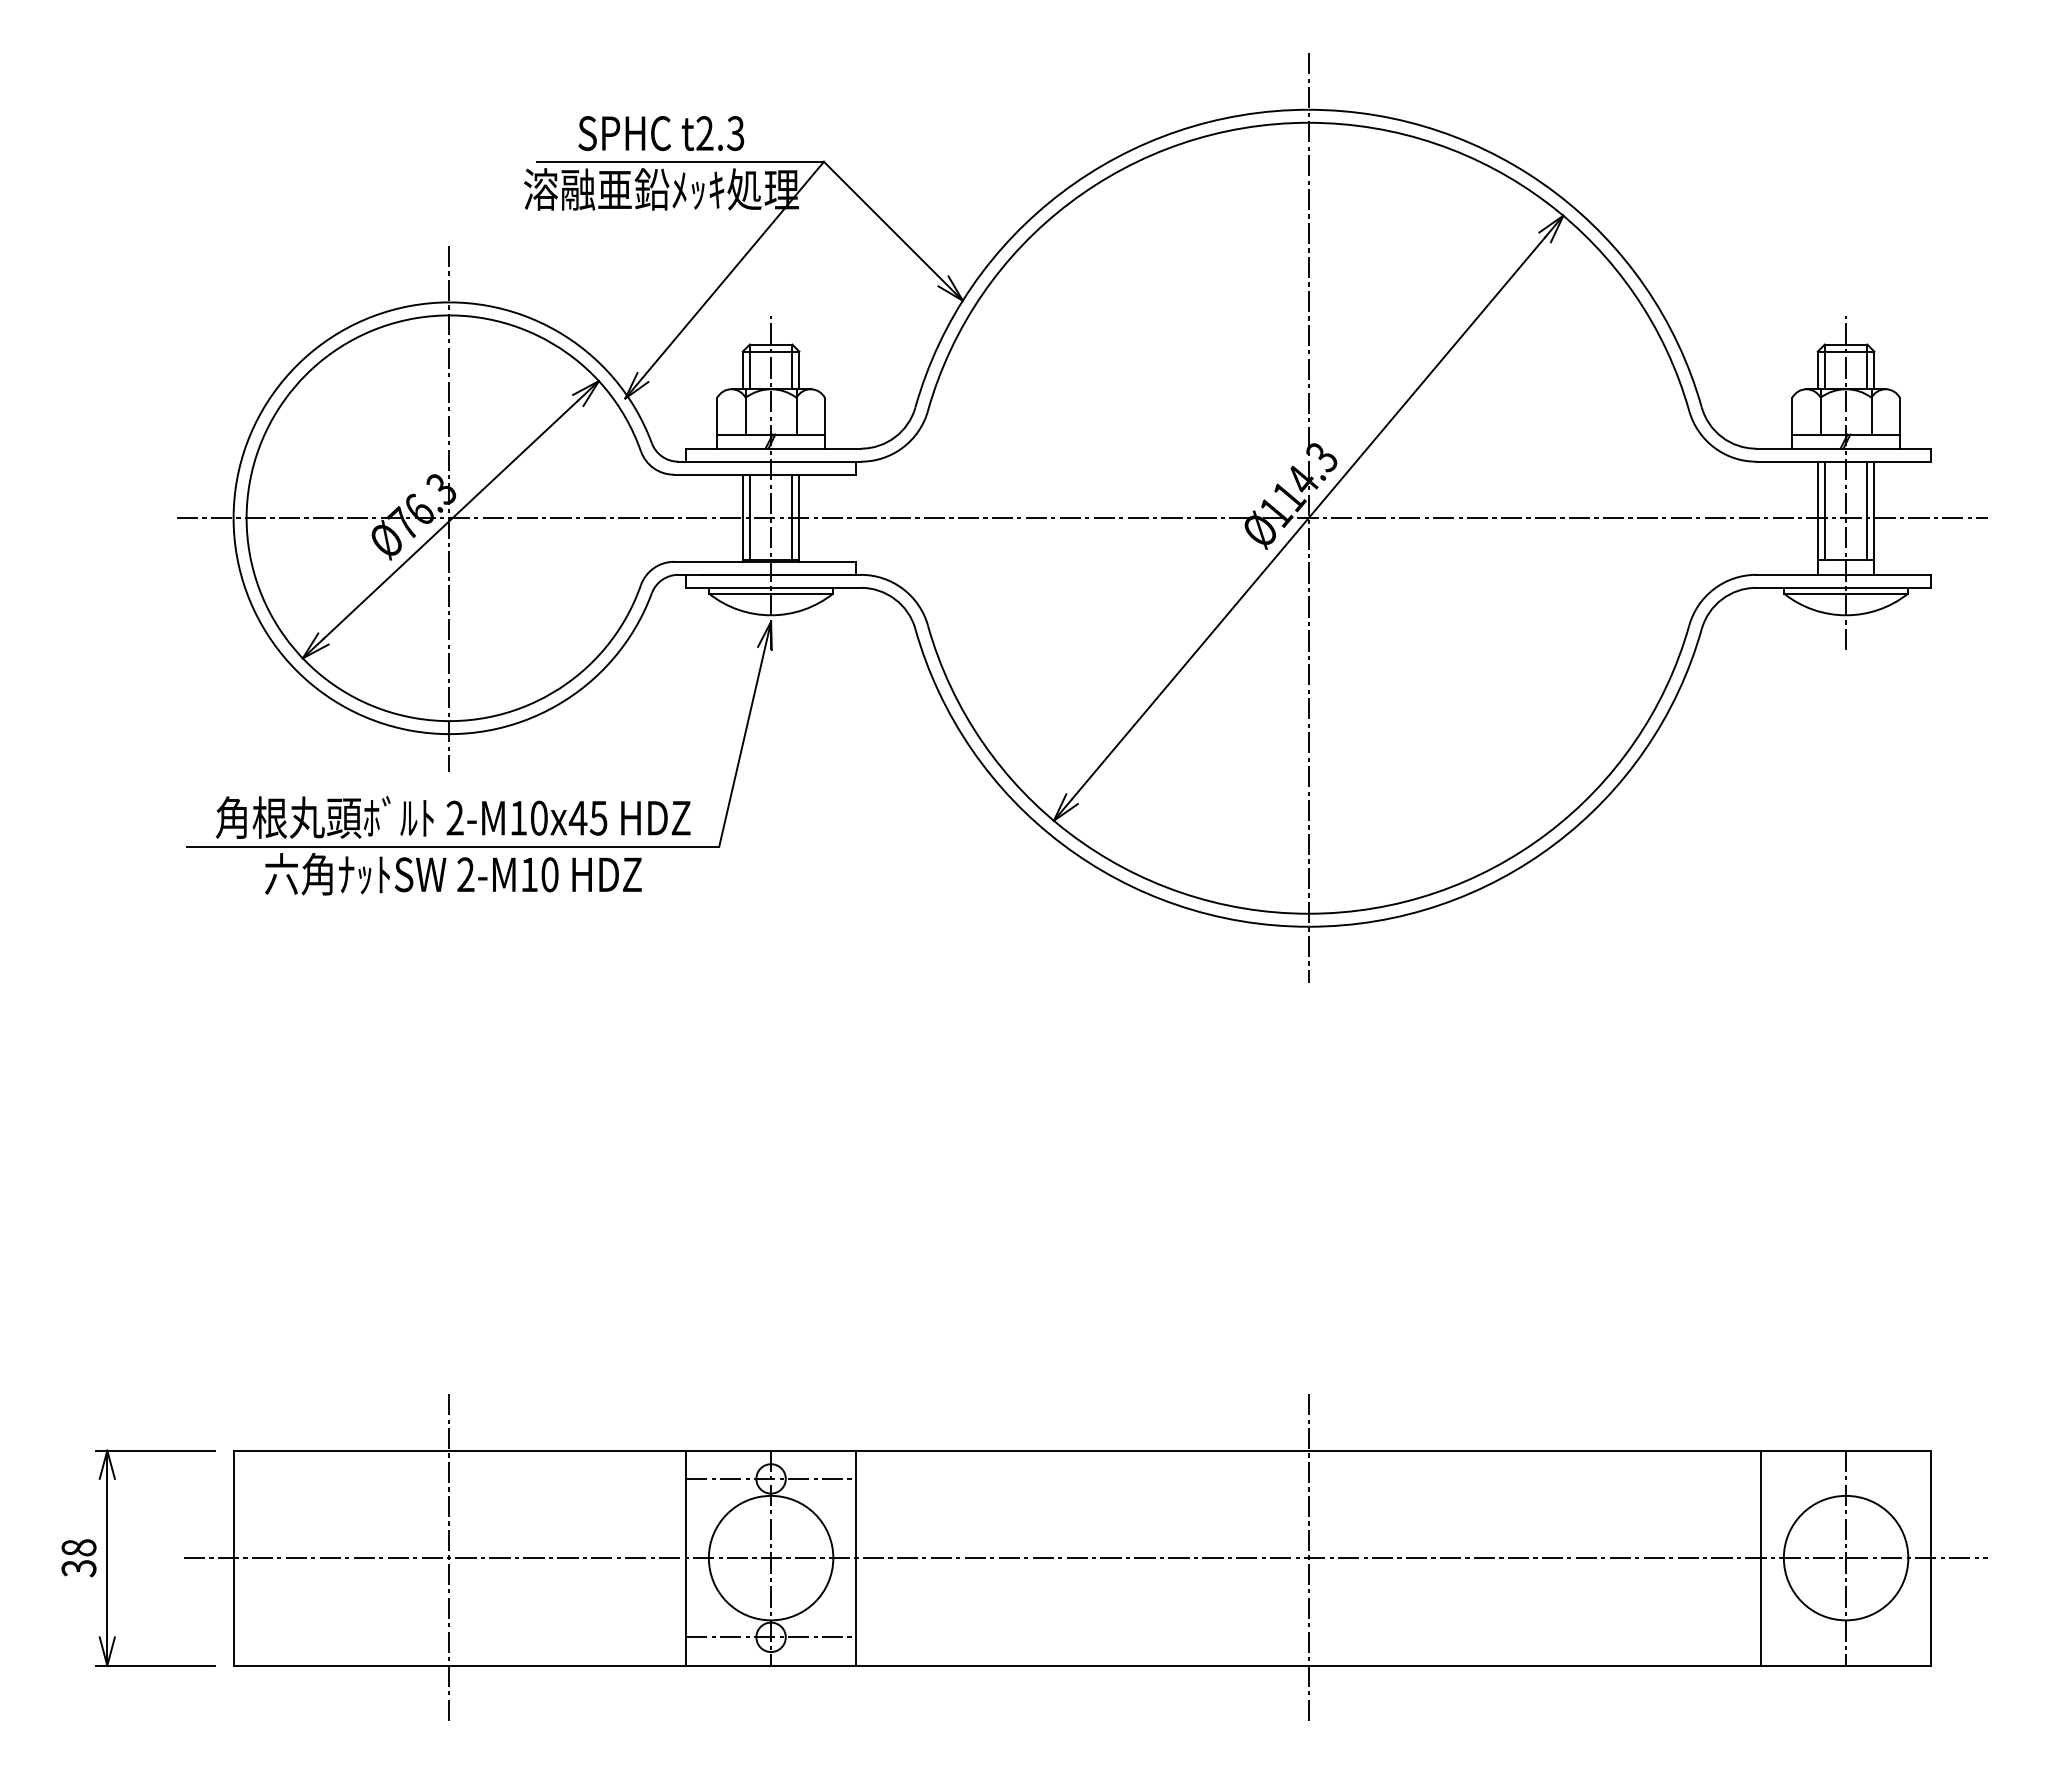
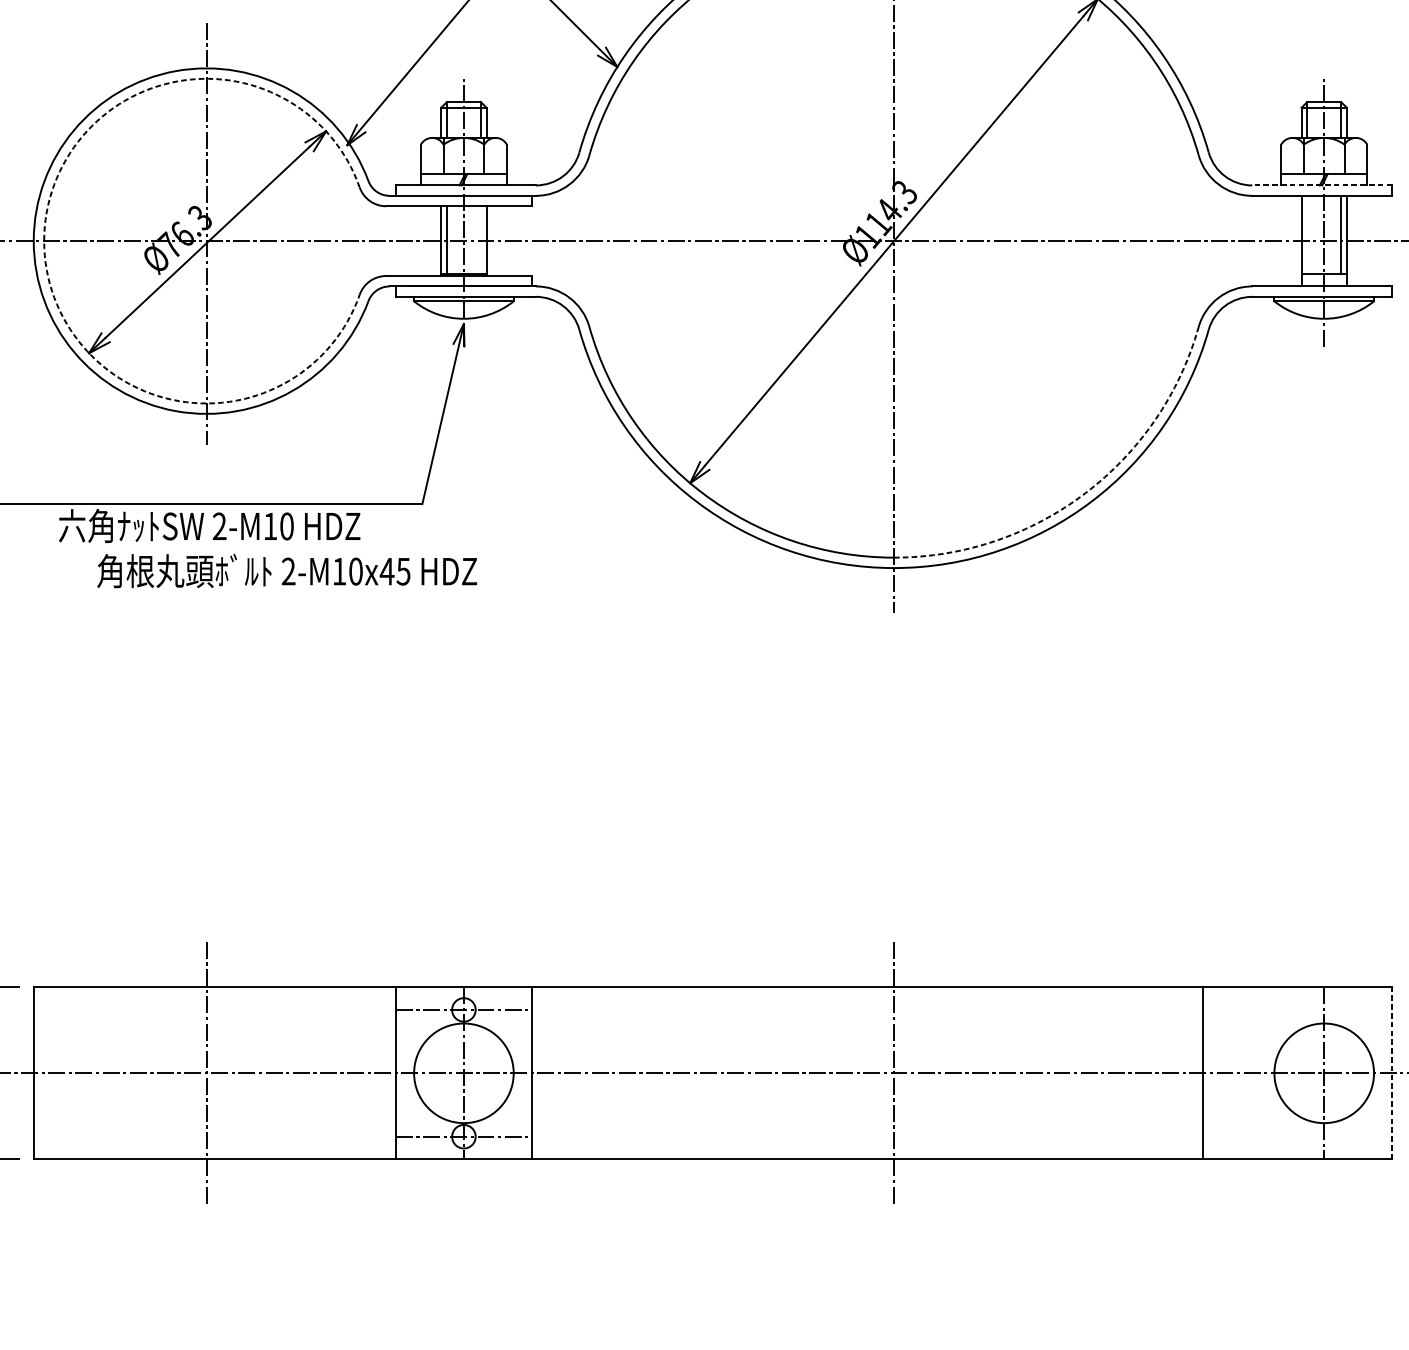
line: (1843, 448) -> (1322, 185), solid -> dashed
line: (1824, 510) -> (1306, 234), removed
line: (792, 516) -> (481, 239), removed
arc: (246, 518) -> (44, 241), solid -> dashed
text: (452, 817) -> (286, 571), moved
arc: (1547, 833) -> (1085, 493), solid -> dashed
line: (1761, 1557) -> (1203, 1072), moved
line: (1930, 1557) -> (1391, 1072), solid -> dashed

